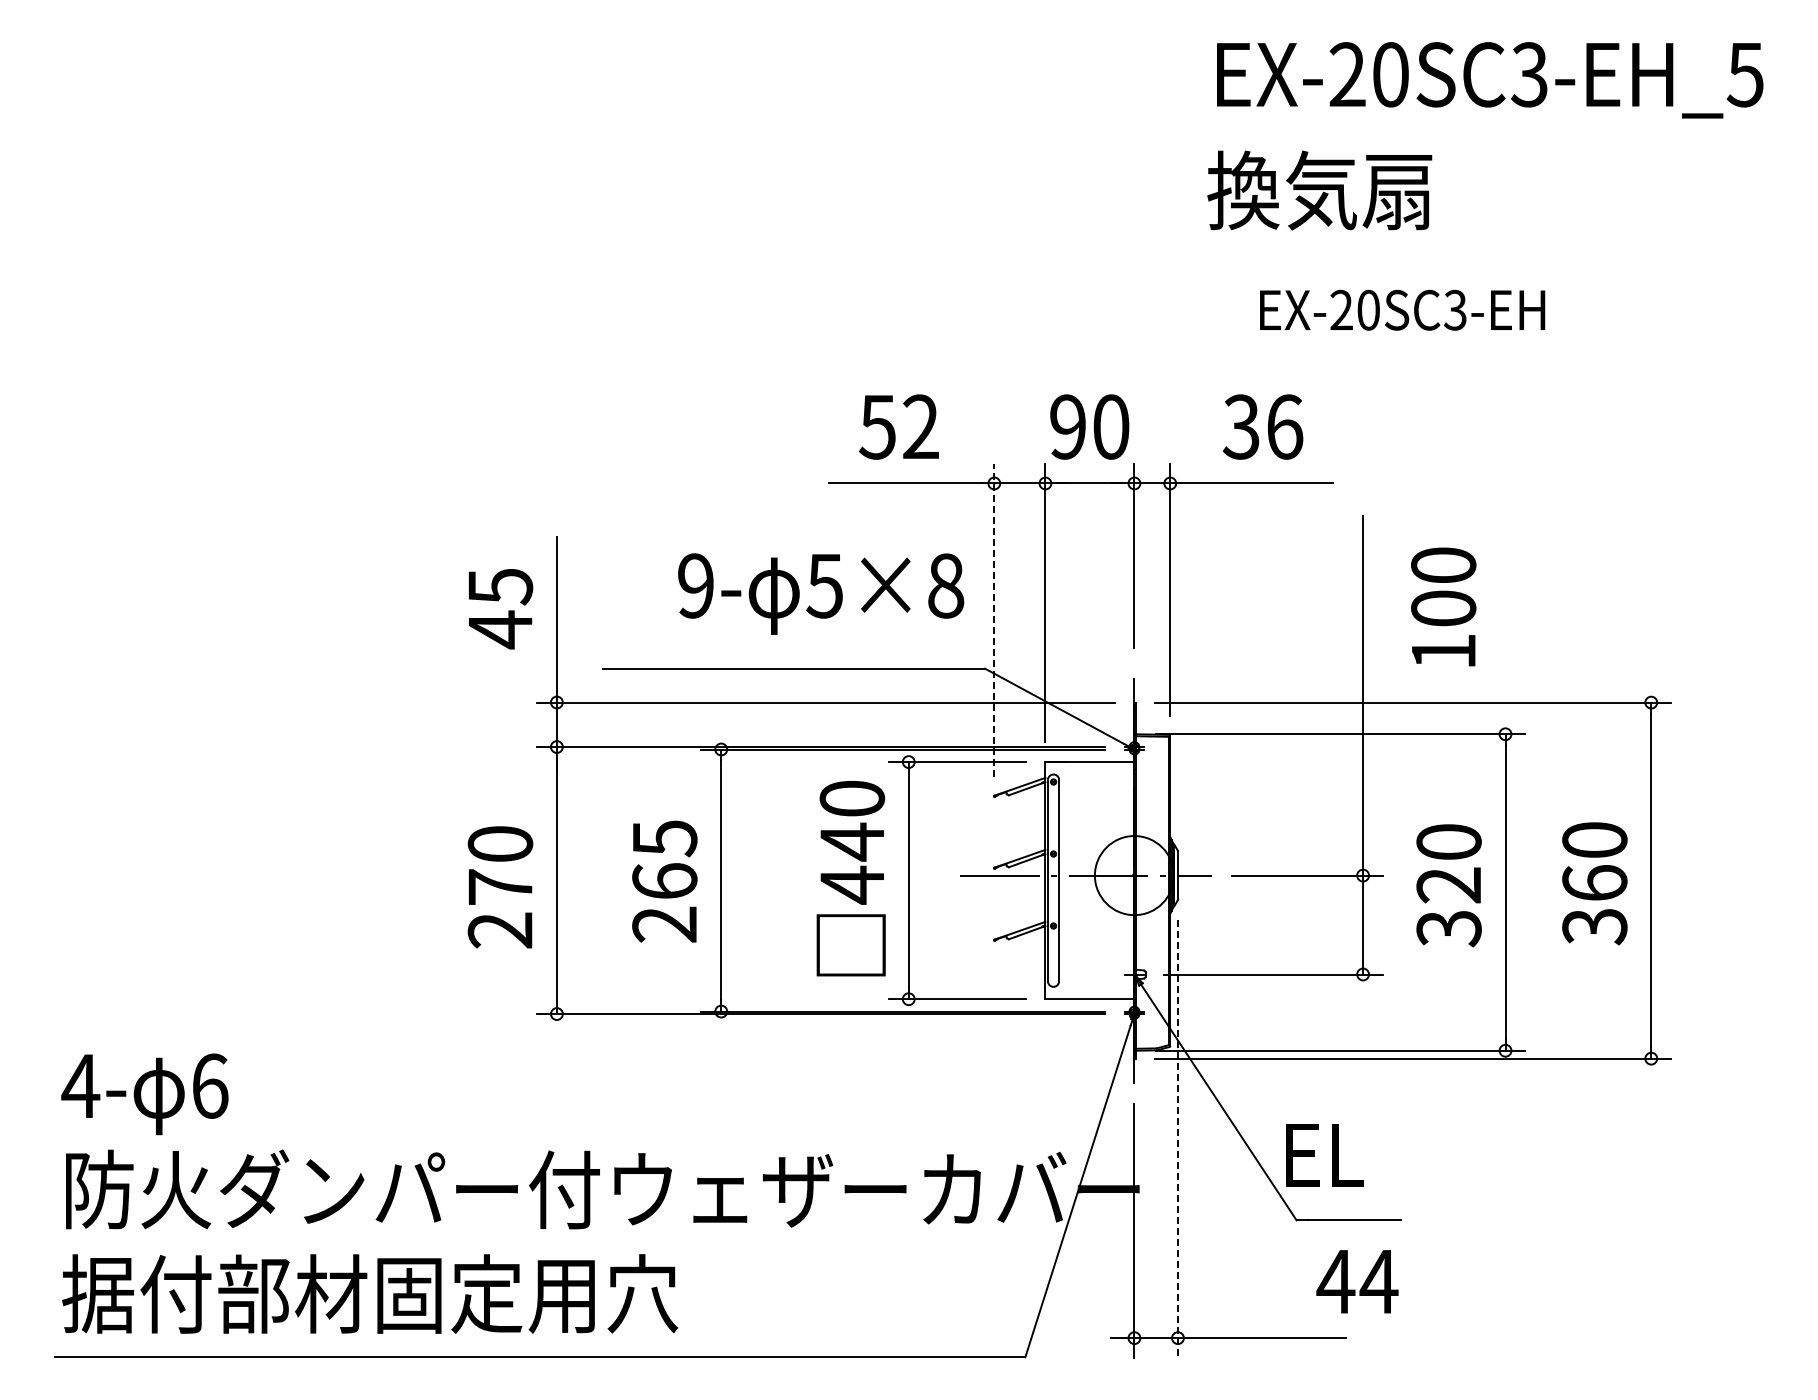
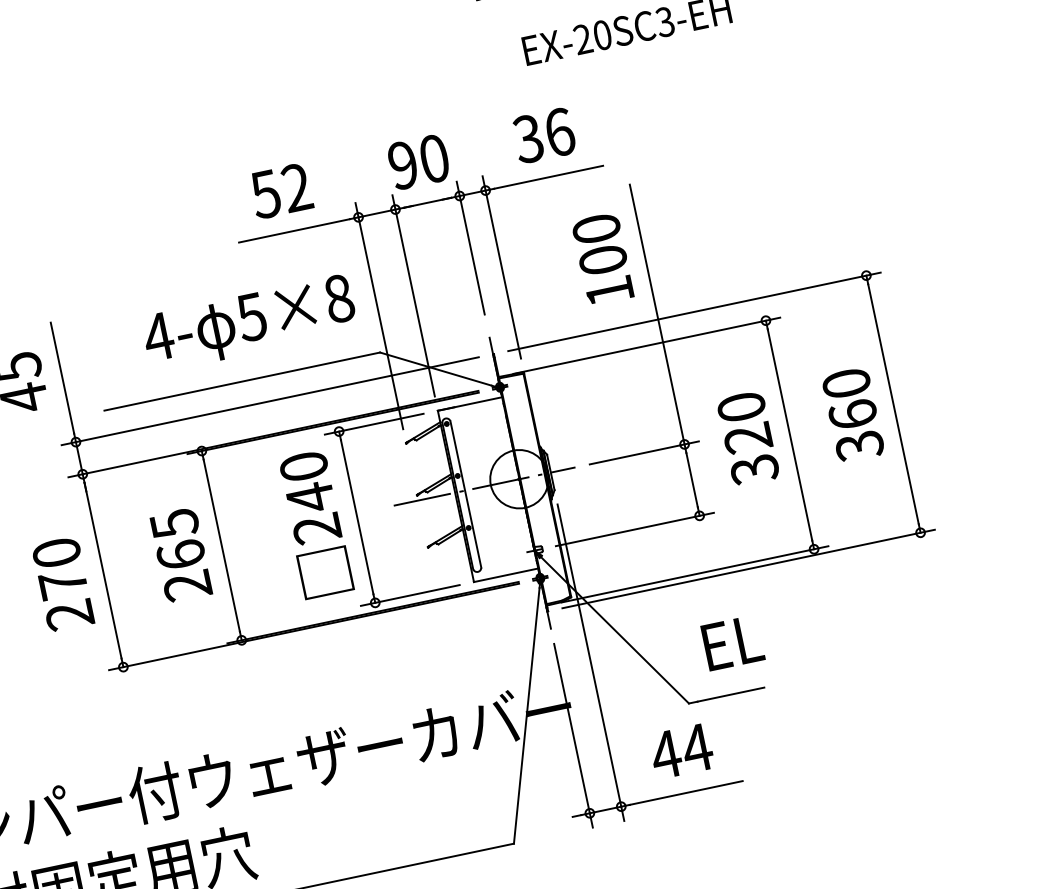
text: (695, 585) -> (158, 336), 9- -> 4-
text: (1443, 606) -> (602, 258), moved
line: (994, 620) -> (379, 316), dashed -> solid
text: (851, 884) -> (316, 528), 440 -> 240
line: (1177, 1139) -> (590, 663), dashed -> solid
text: (1324, 1155) -> (732, 643), moved
text: (1357, 1281) -> (681, 751), moved

